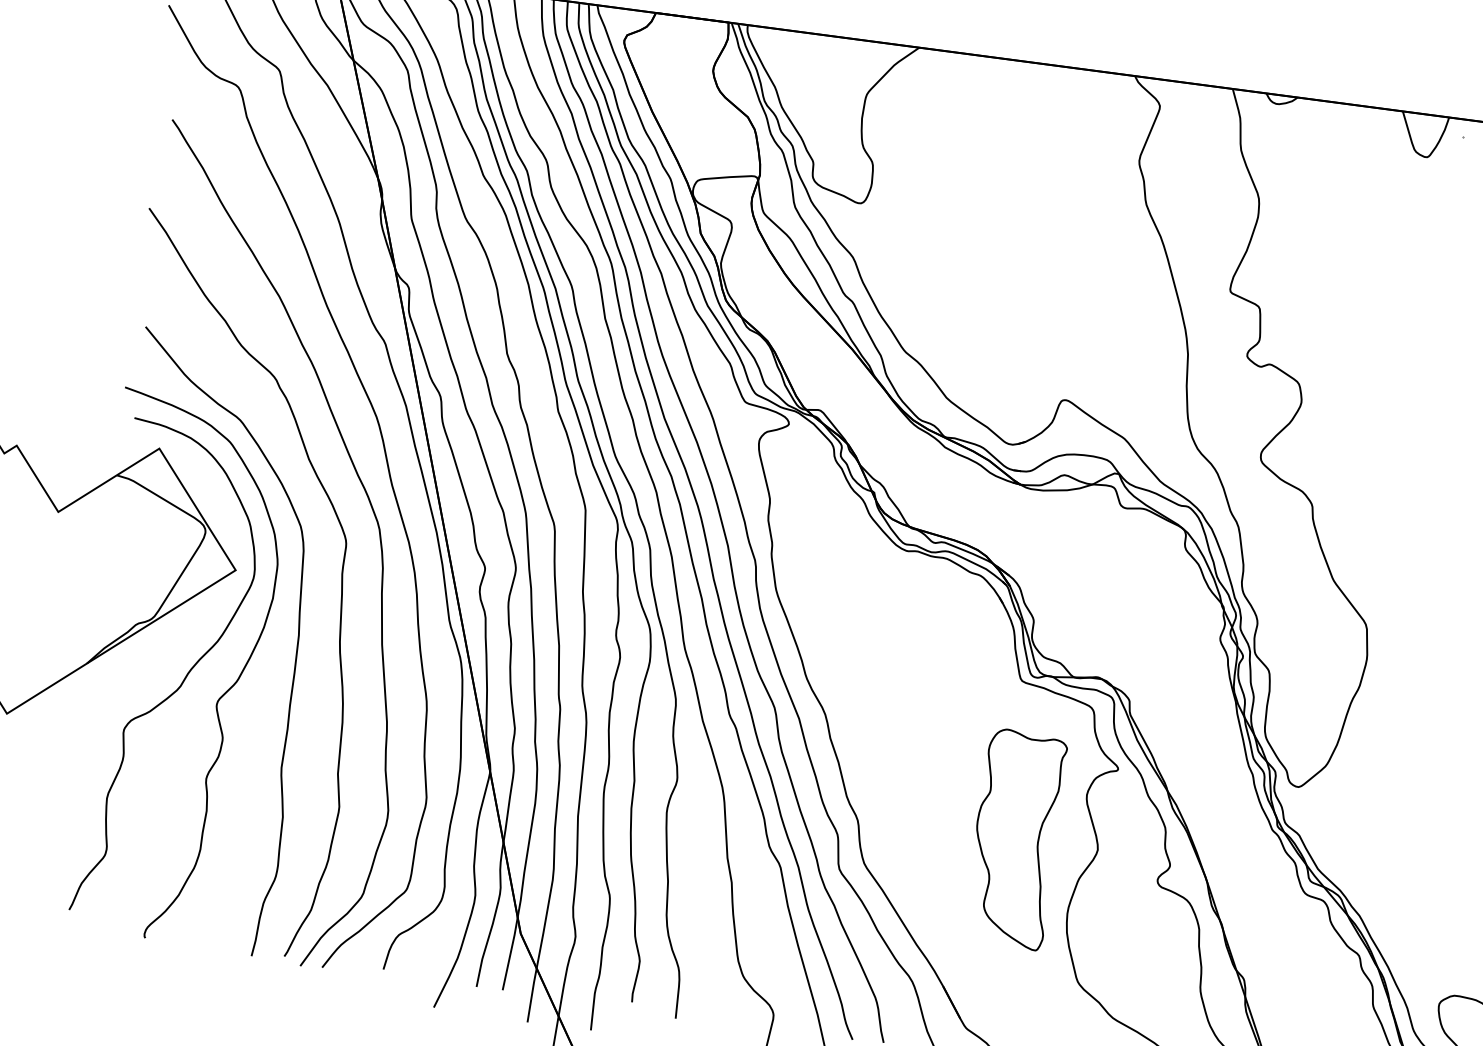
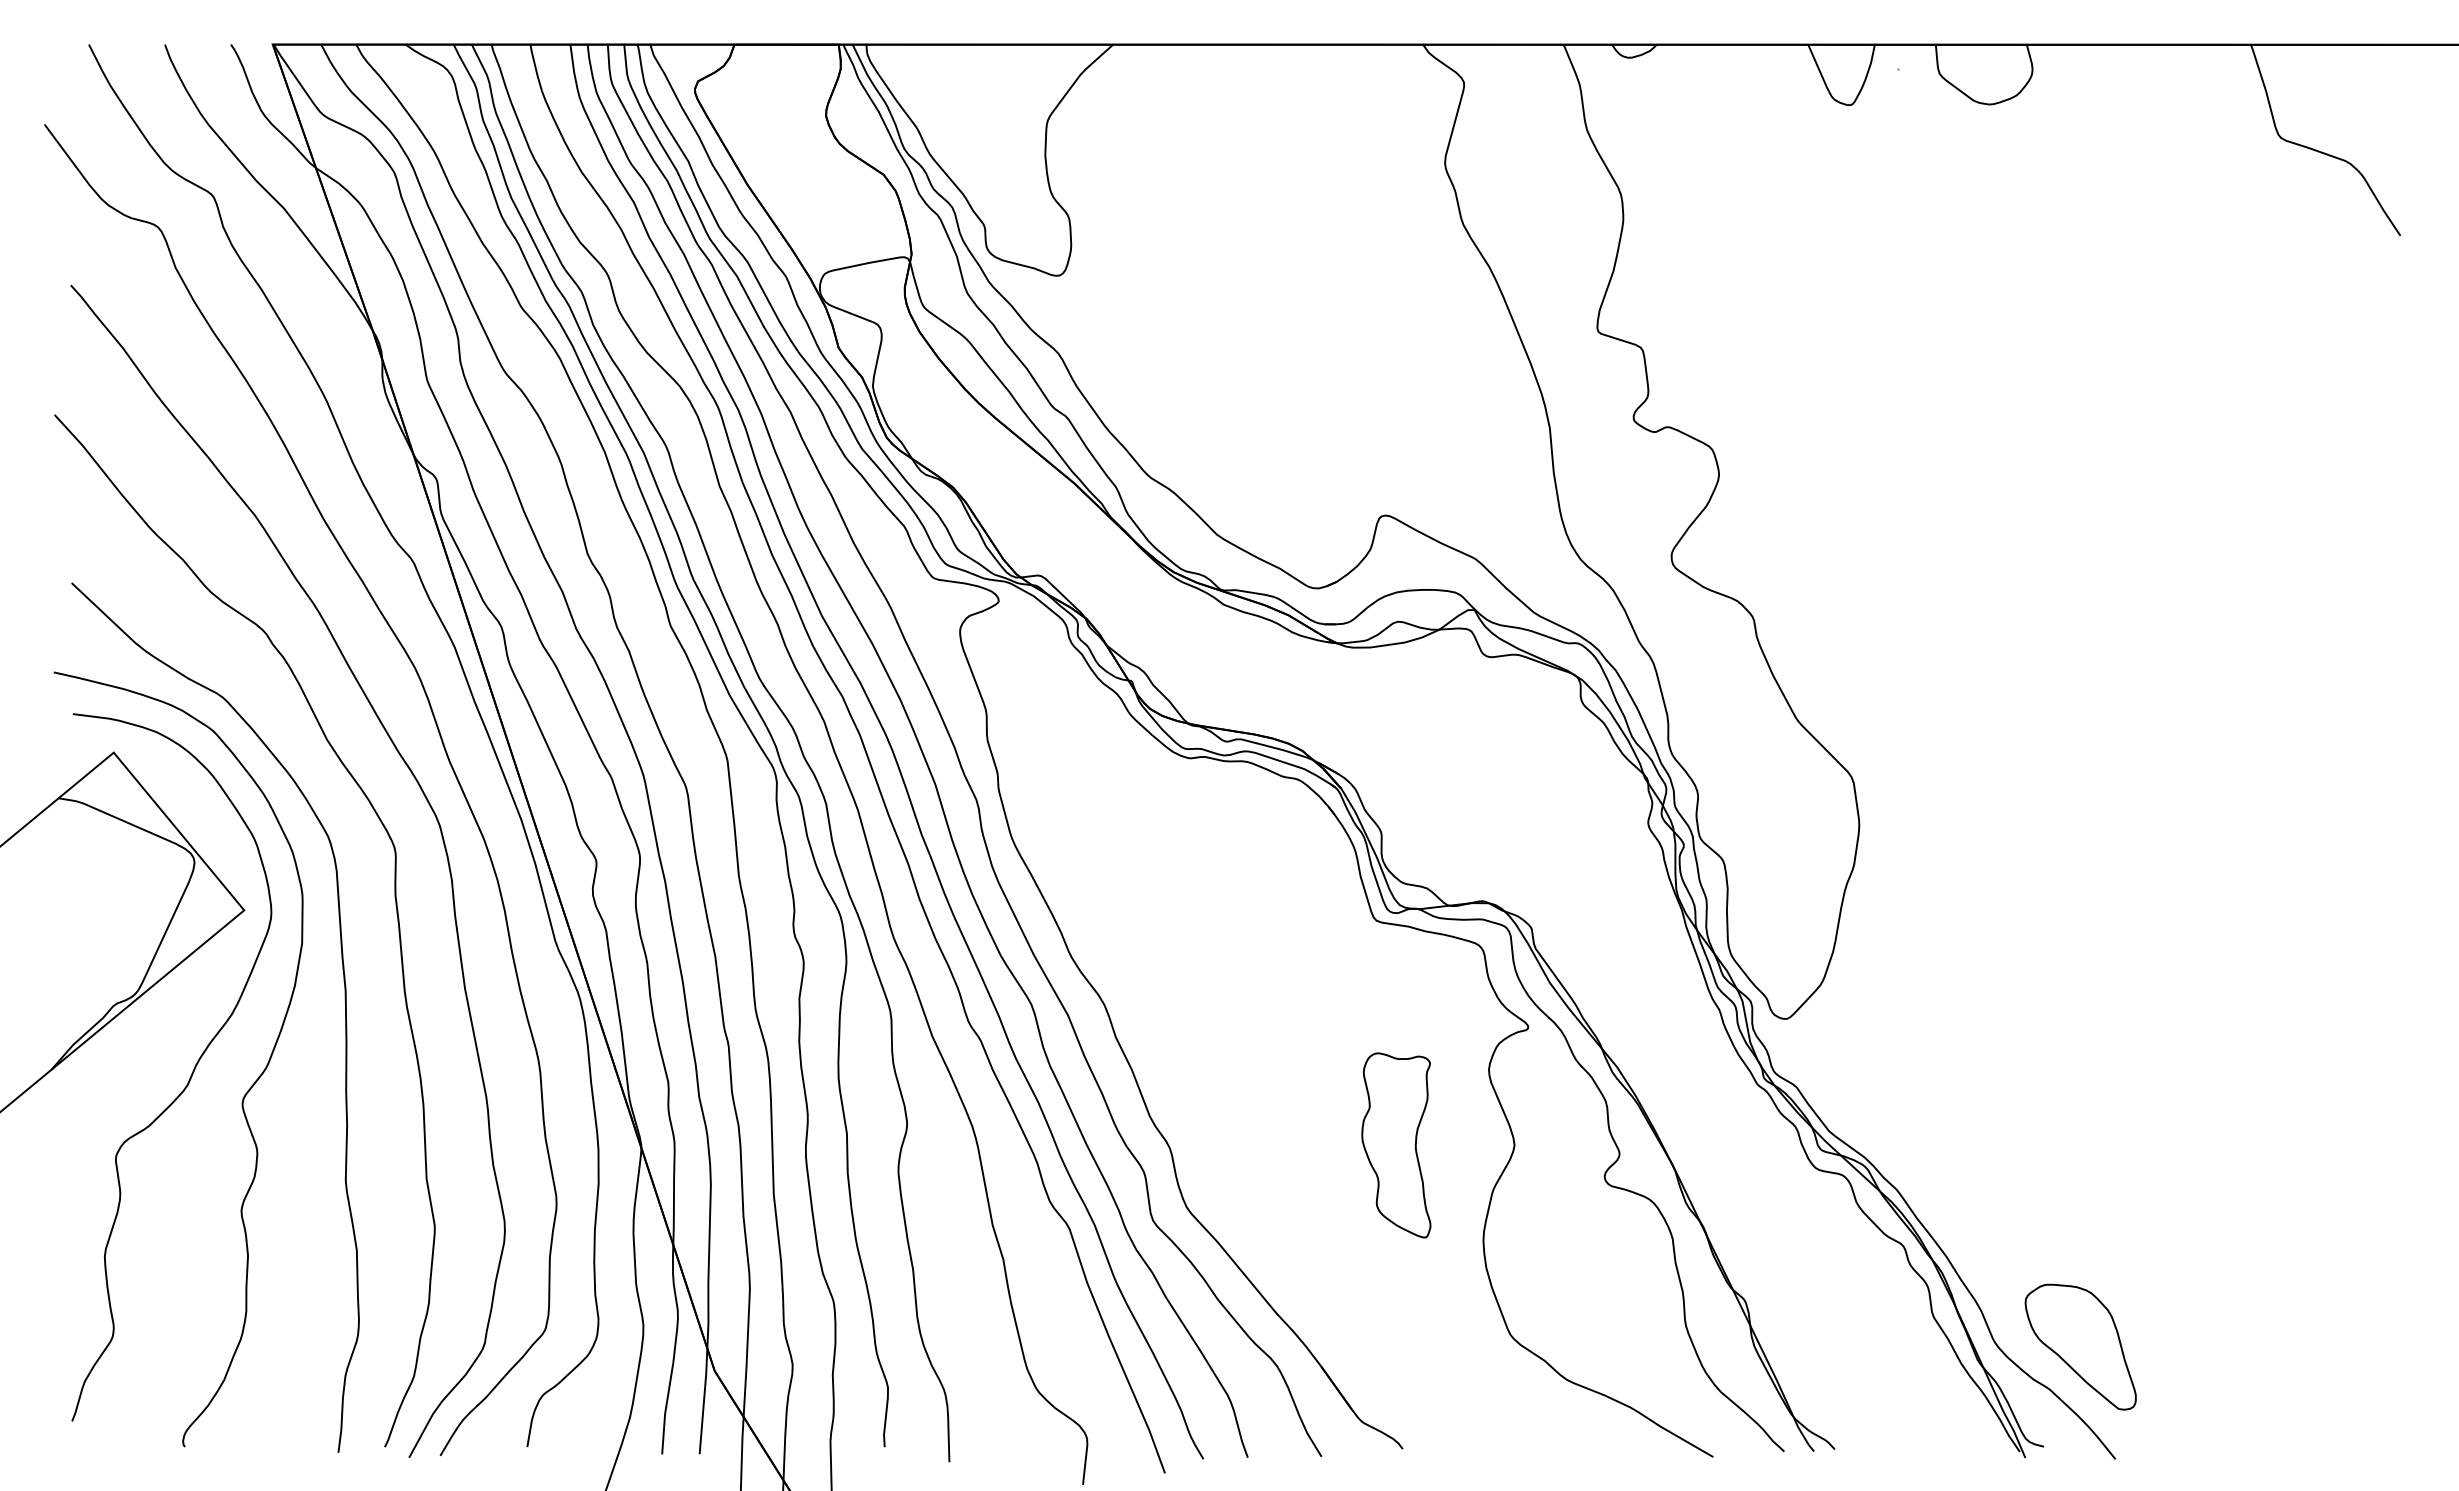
part: (1015, 839) -> (1396, 1145), size x0.6

